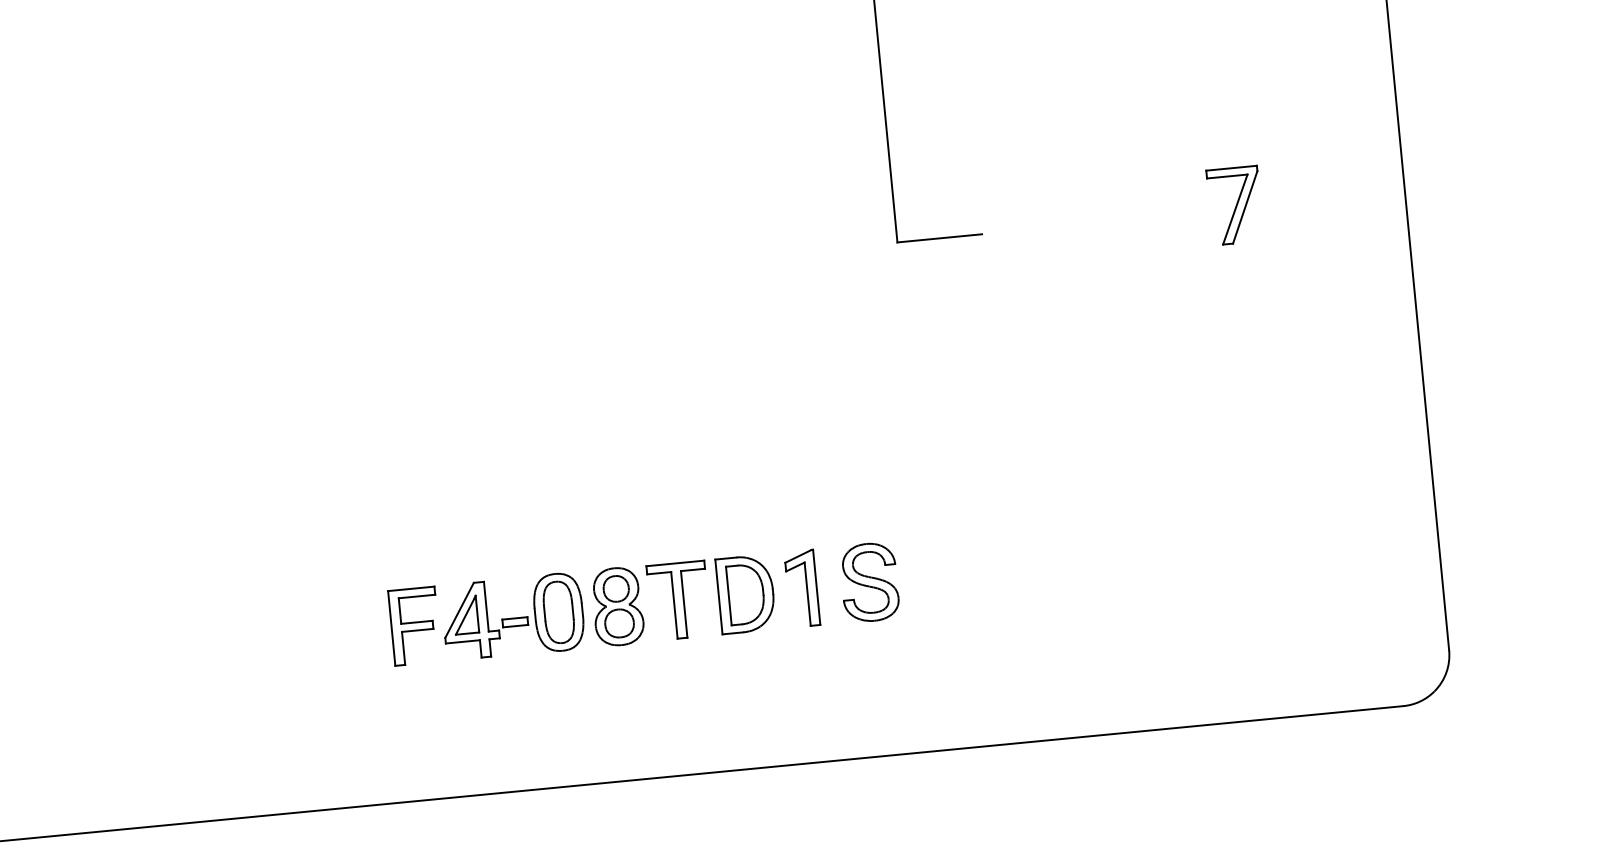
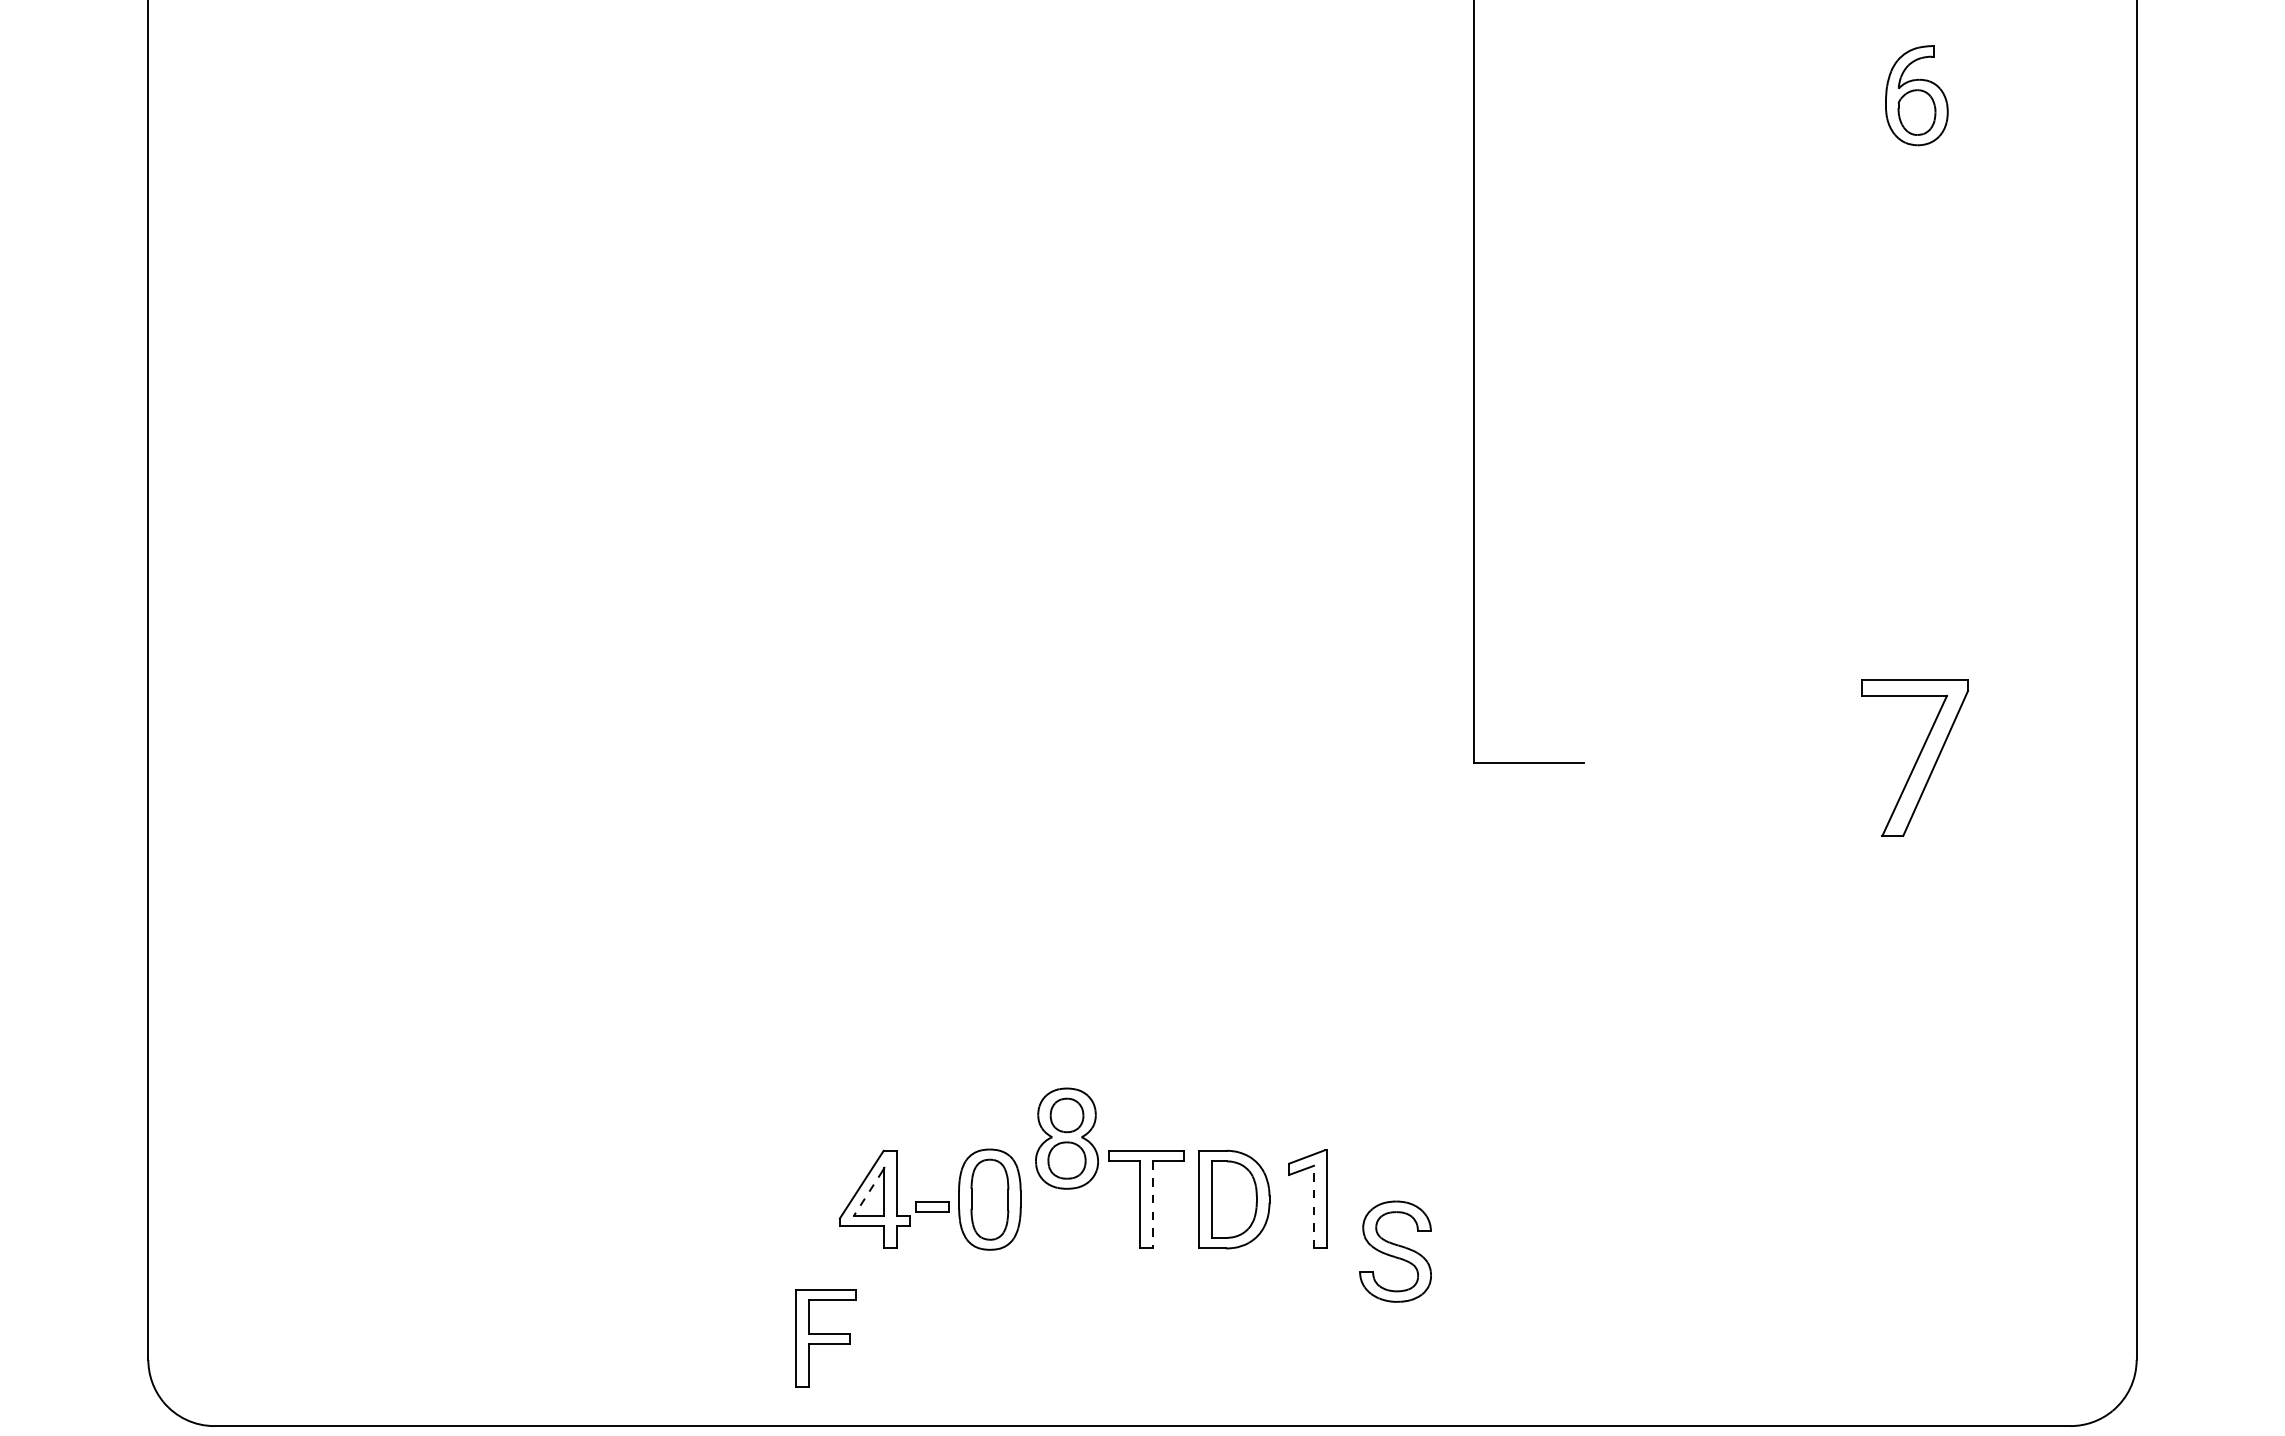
part: (1235, 205) -> (1915, 757), size x1.6
part: (869, 582) -> (1395, 1251), moved
line: (808, 593) -> (1314, 1206), solid -> dashed
line: (684, 604) -> (1153, 1204), solid -> dashed
part: (617, 606) -> (1066, 1138), moved
line: (465, 616) -> (868, 1193), solid -> dashed
part: (414, 626) -> (825, 1338), moved

